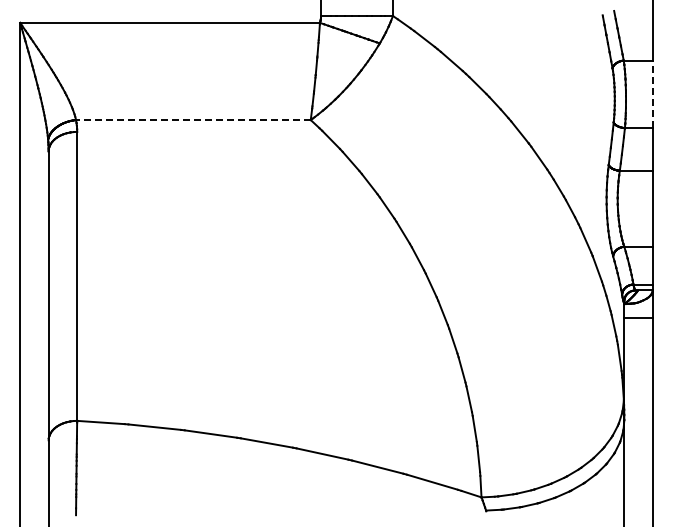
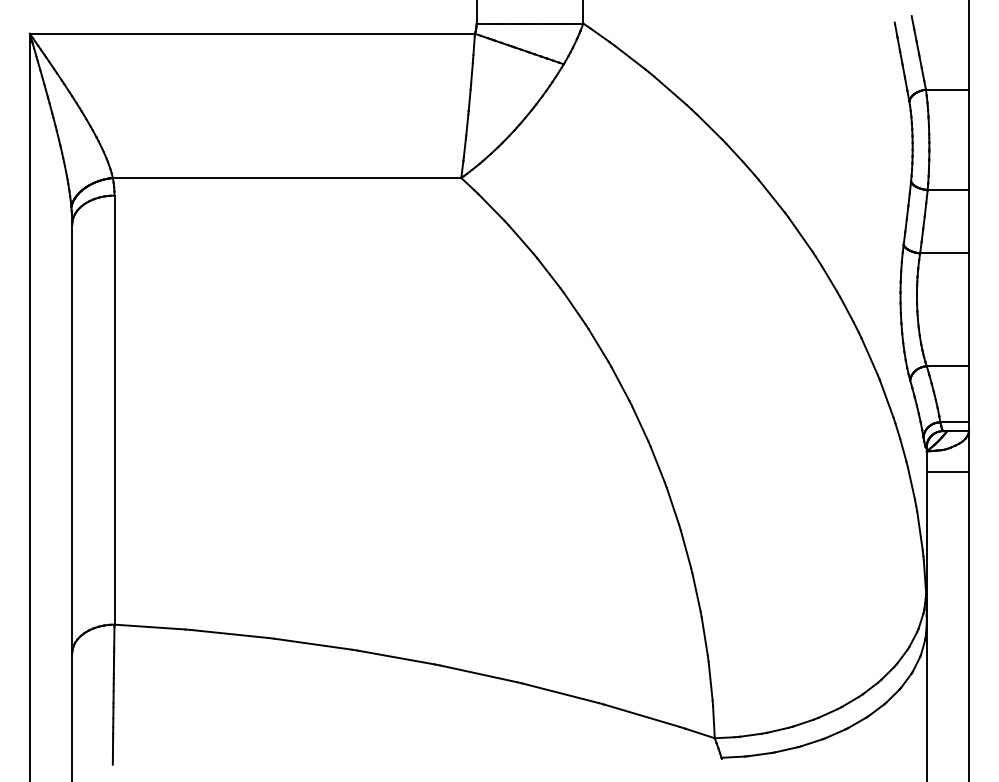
line: (652, 94) -> (968, 140), dashed -> solid
line: (192, 120) -> (285, 178), dashed -> solid

